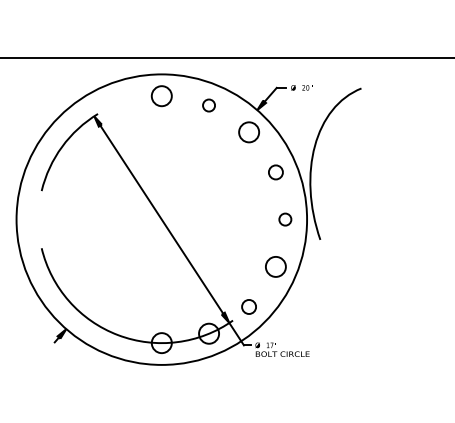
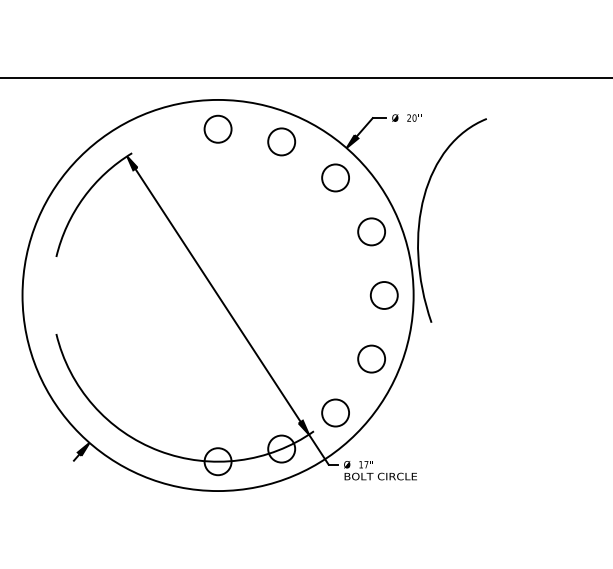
circle: (208, 105) -> (280, 141), size x1.67
circle: (275, 172) -> (371, 231), size x1.43
circle: (285, 219) -> (384, 295), size x1.67
circle: (248, 306) -> (334, 412), size x1.43

